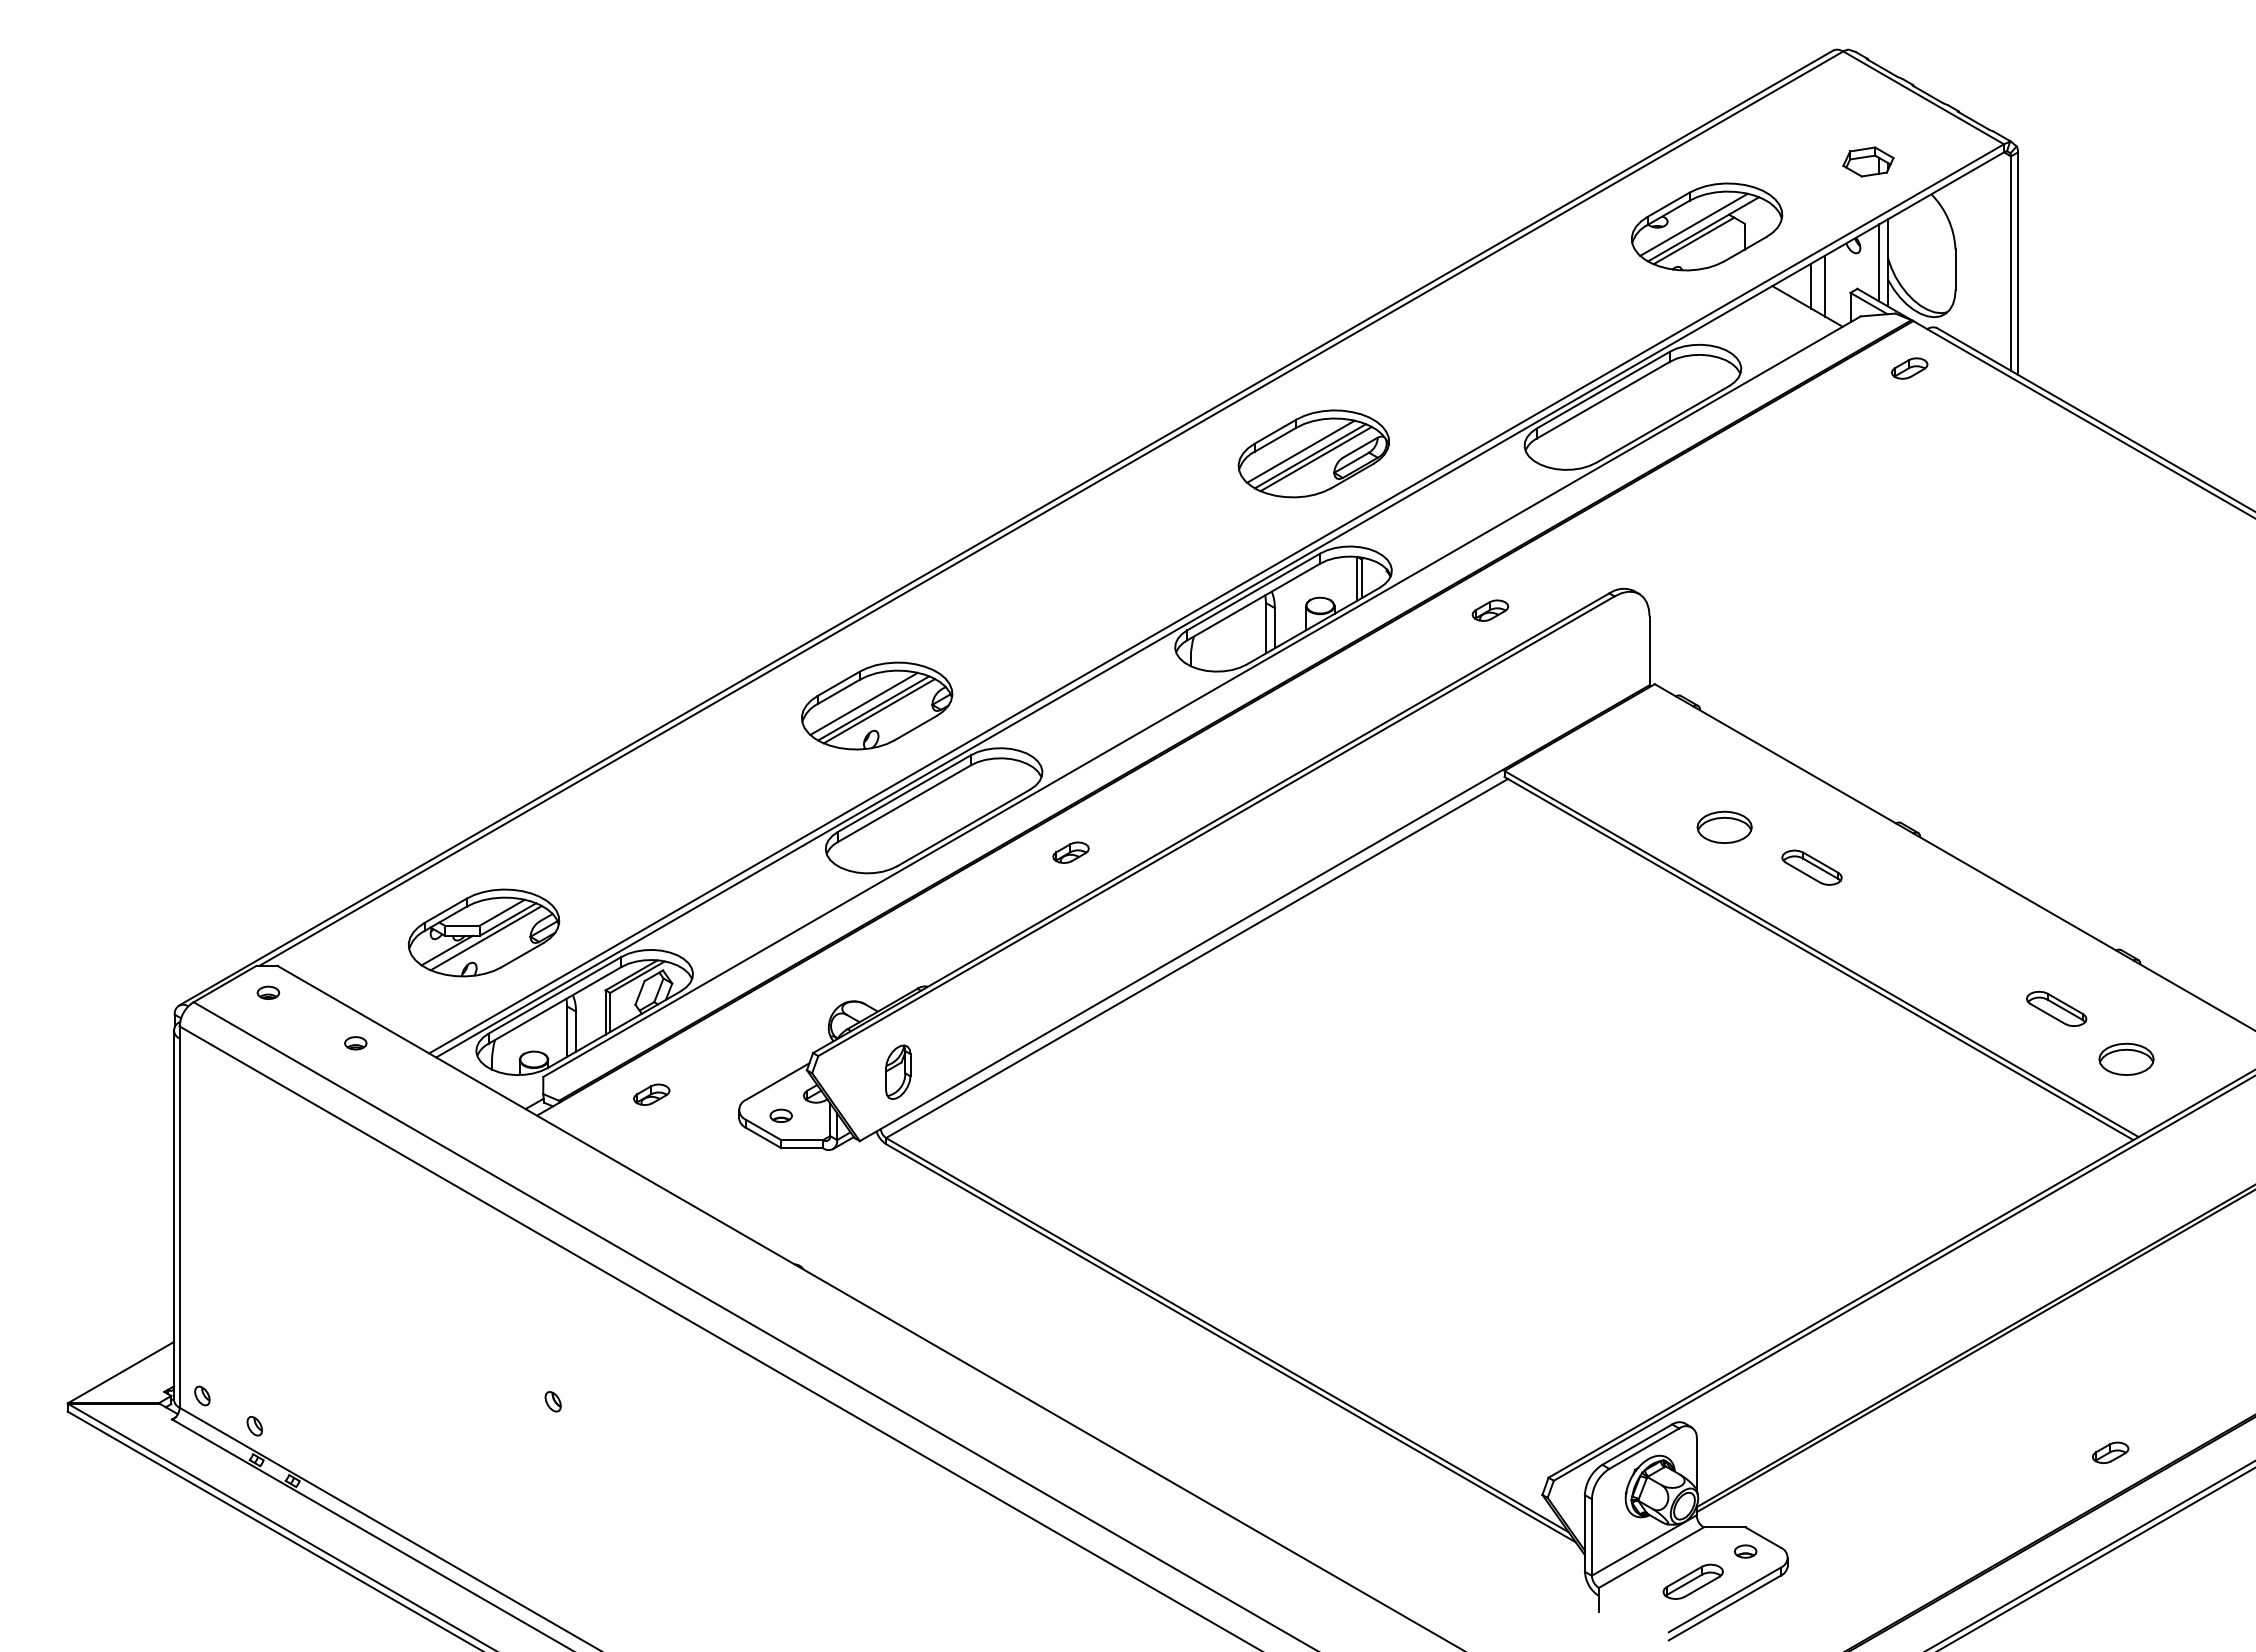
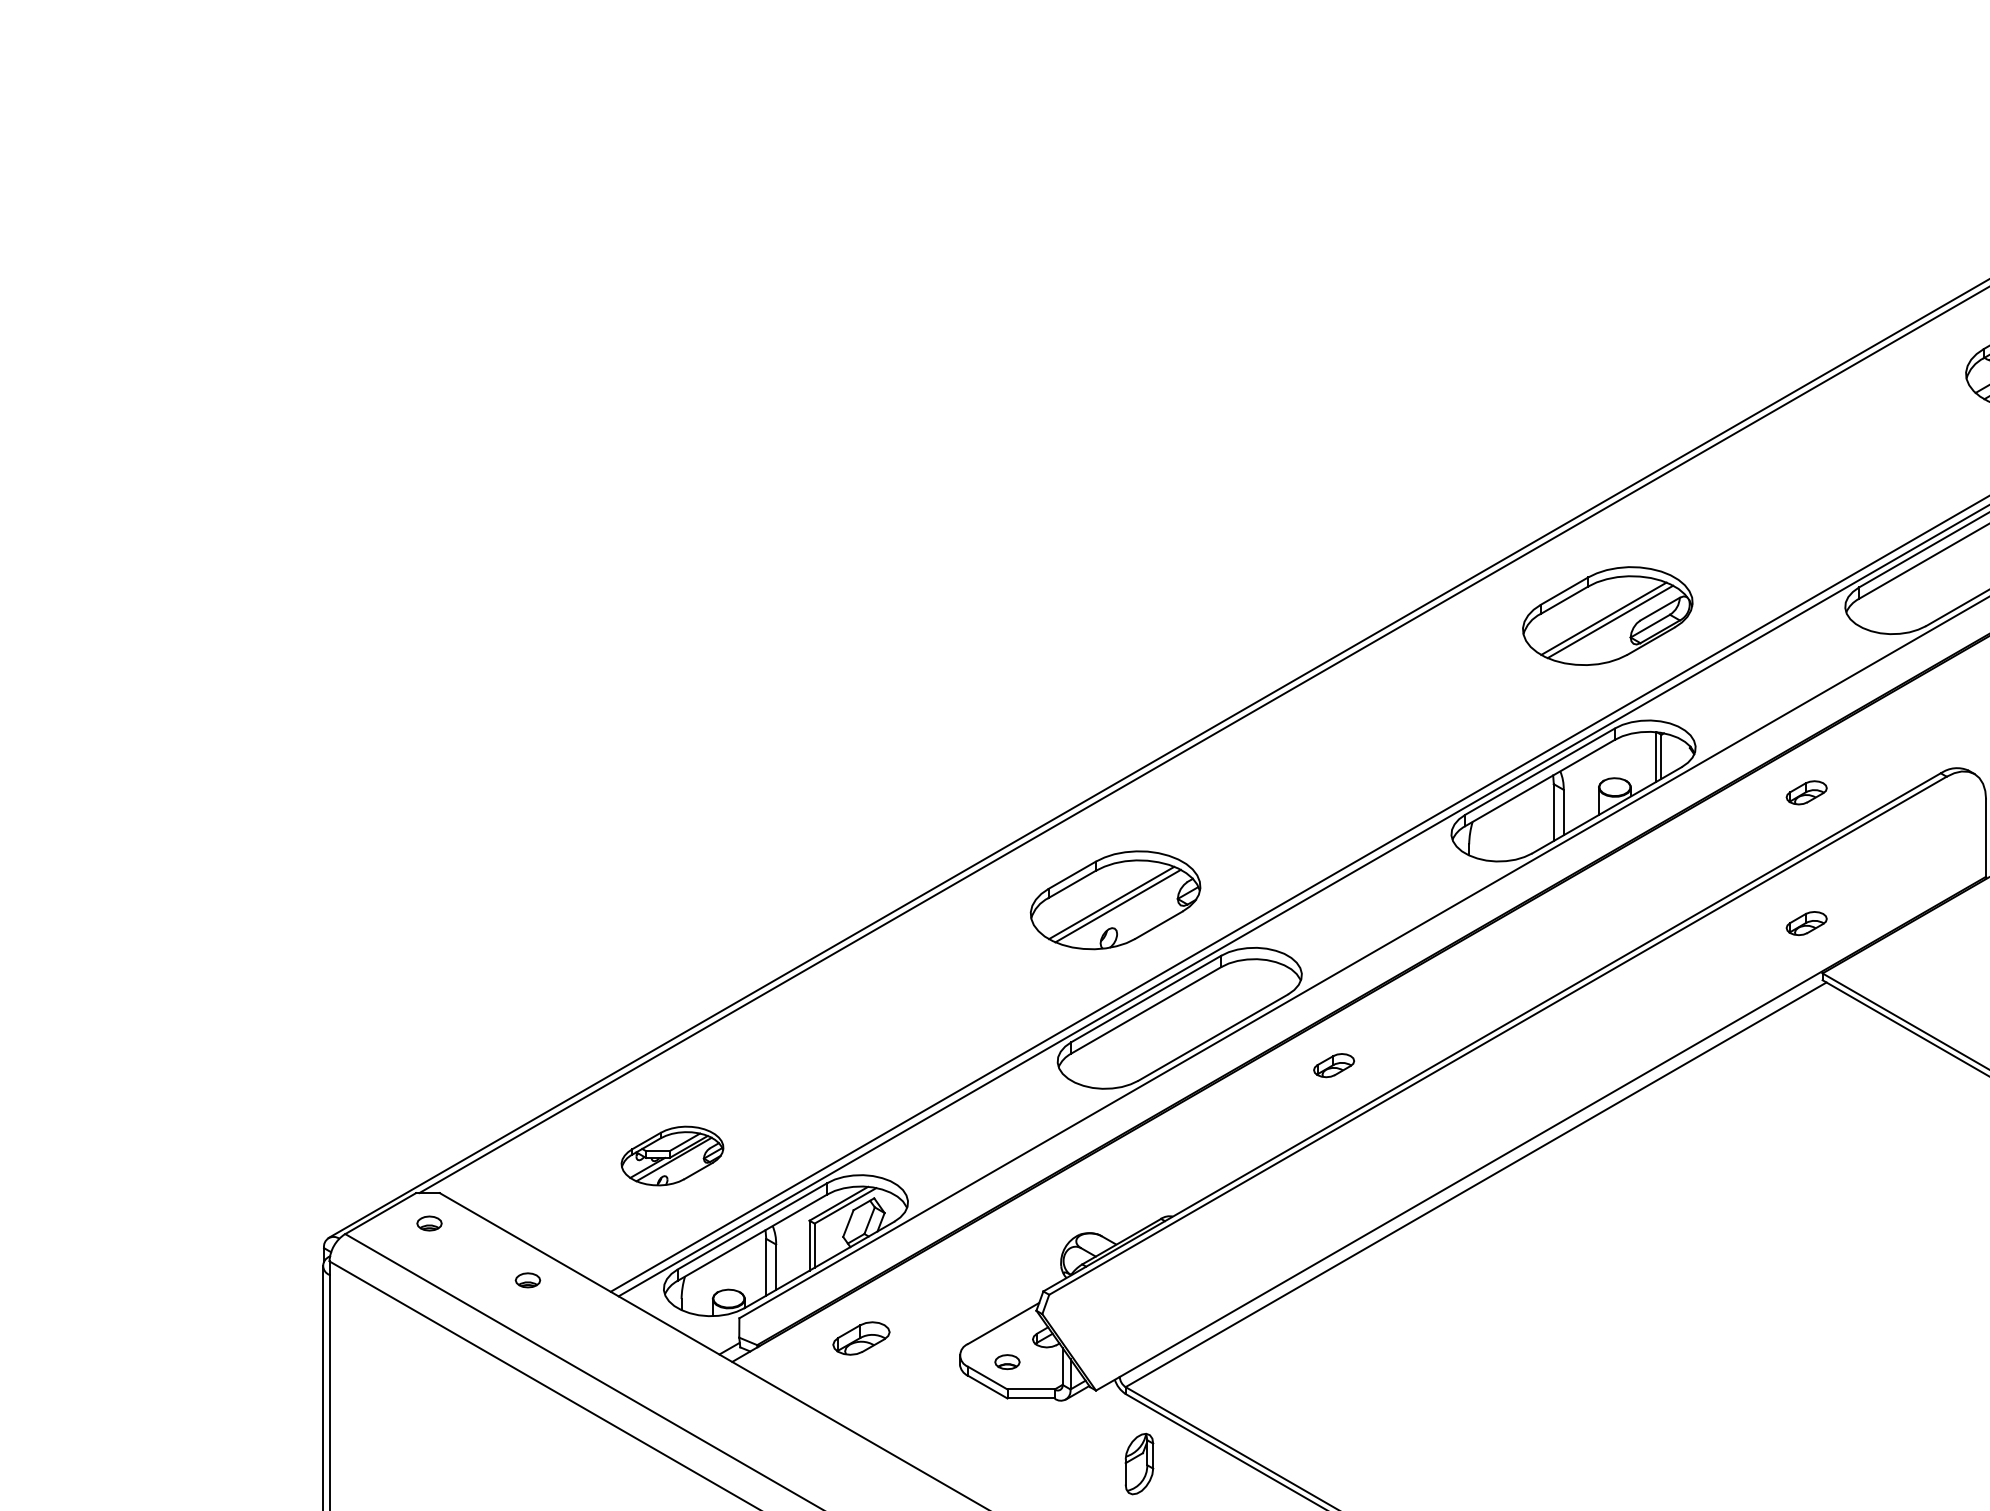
line: (1300, 451) -> (1592, 613), removed
line: (863, 703) -> (1100, 897), removed
part: (1490, 726) -> (1806, 923), added
part: (483, 932) -> (671, 1155), size x0.6
part: (898, 1071) -> (1139, 1463), moved
part: (651, 1094) -> (861, 1338), size x1.4

